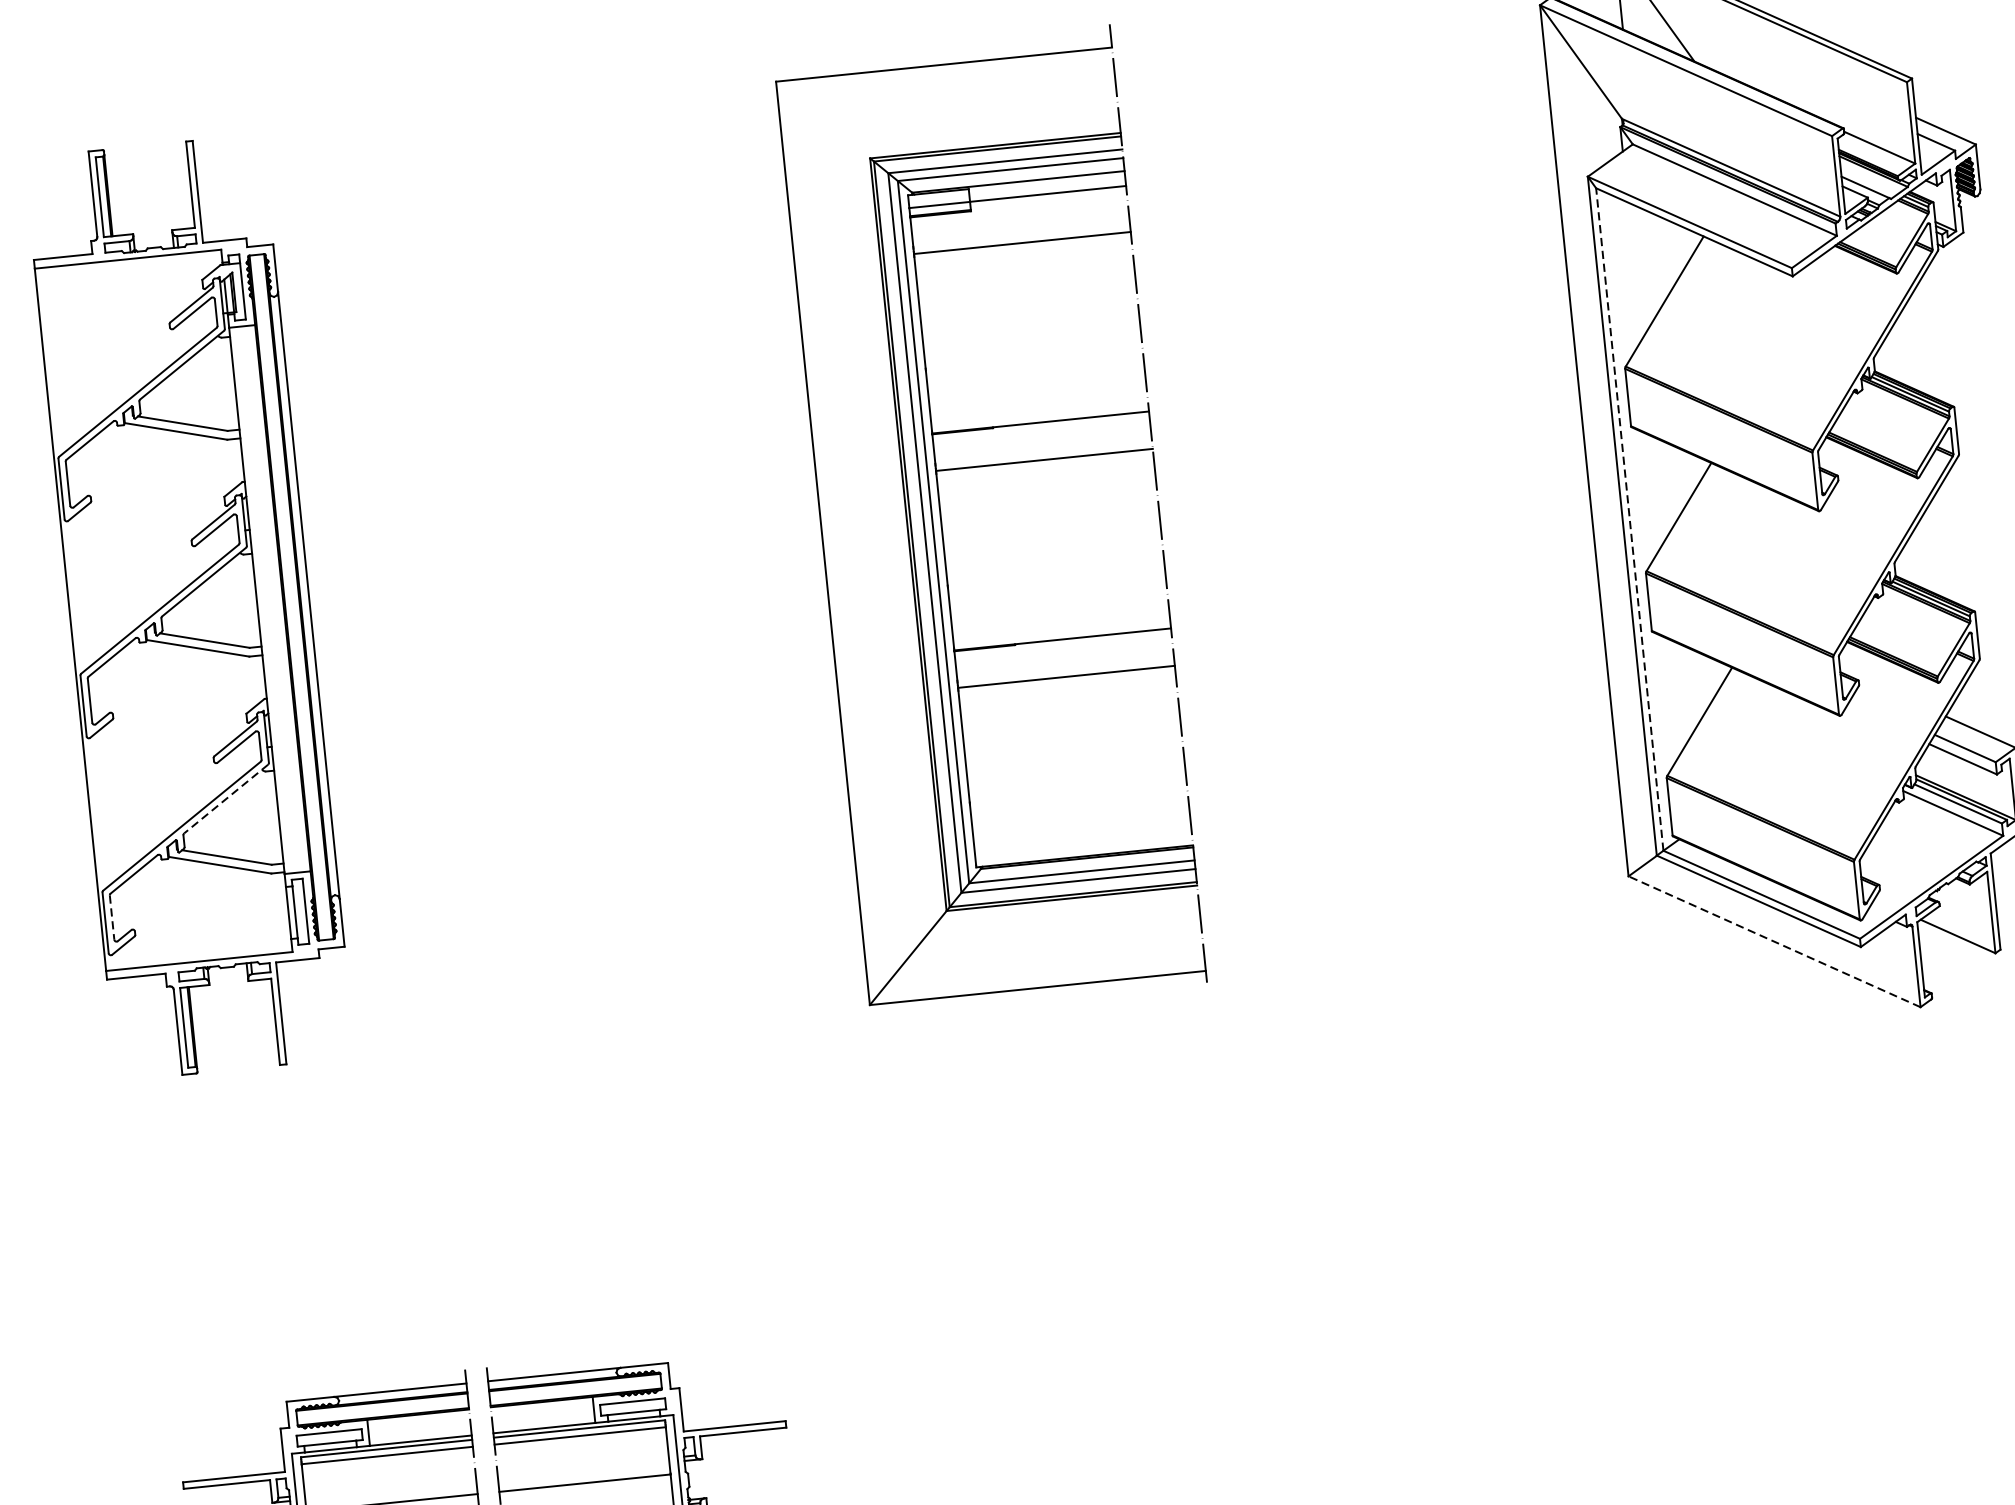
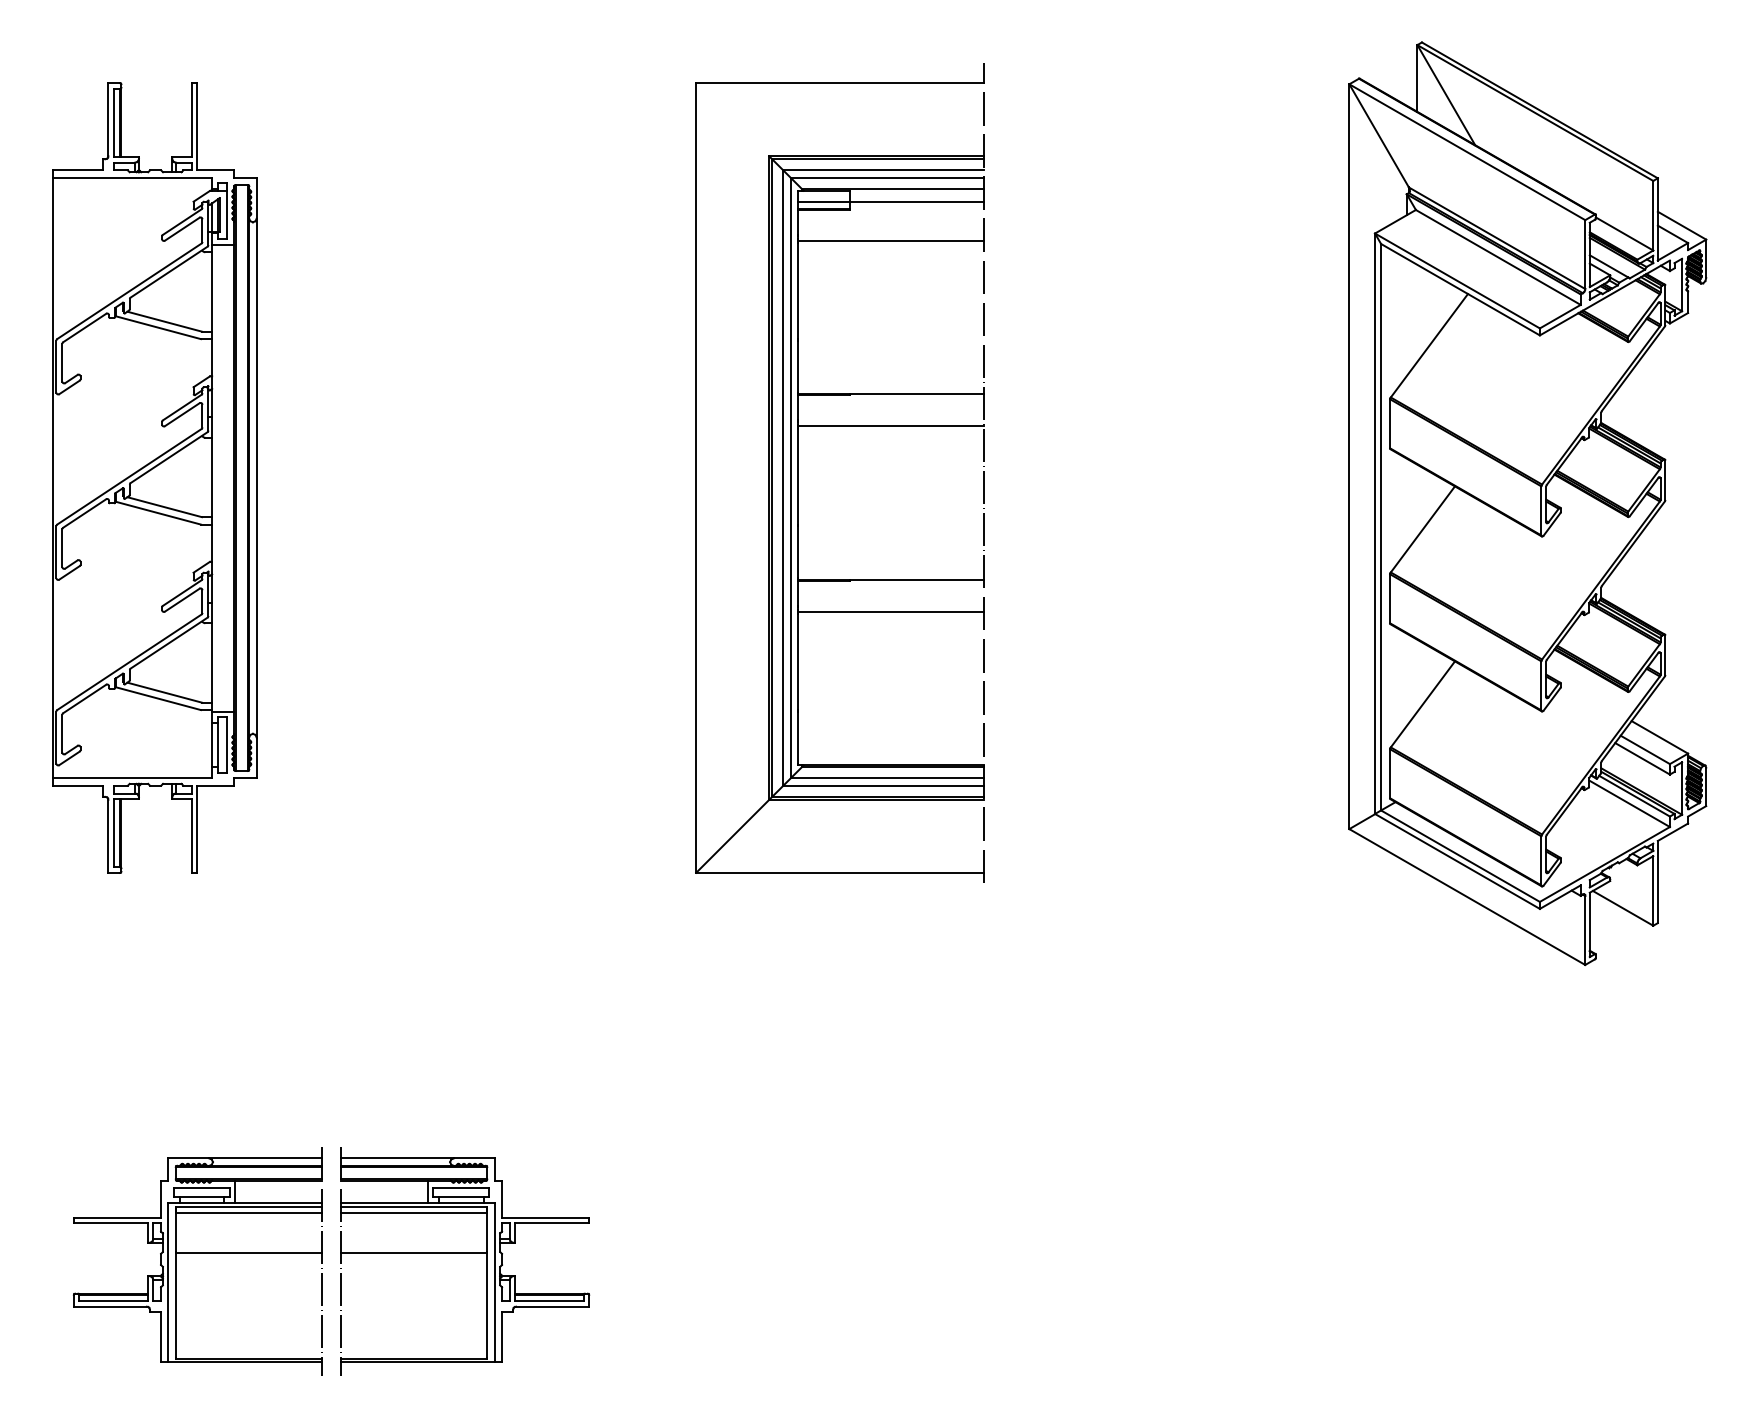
line: (1630, 518) -> (1381, 526), dashed -> solid
line: (225, 799) -> (168, 643), dashed -> solid
line: (112, 917) -> (62, 733), dashed -> solid
line: (1773, 941) -> (1466, 896), dashed -> solid

